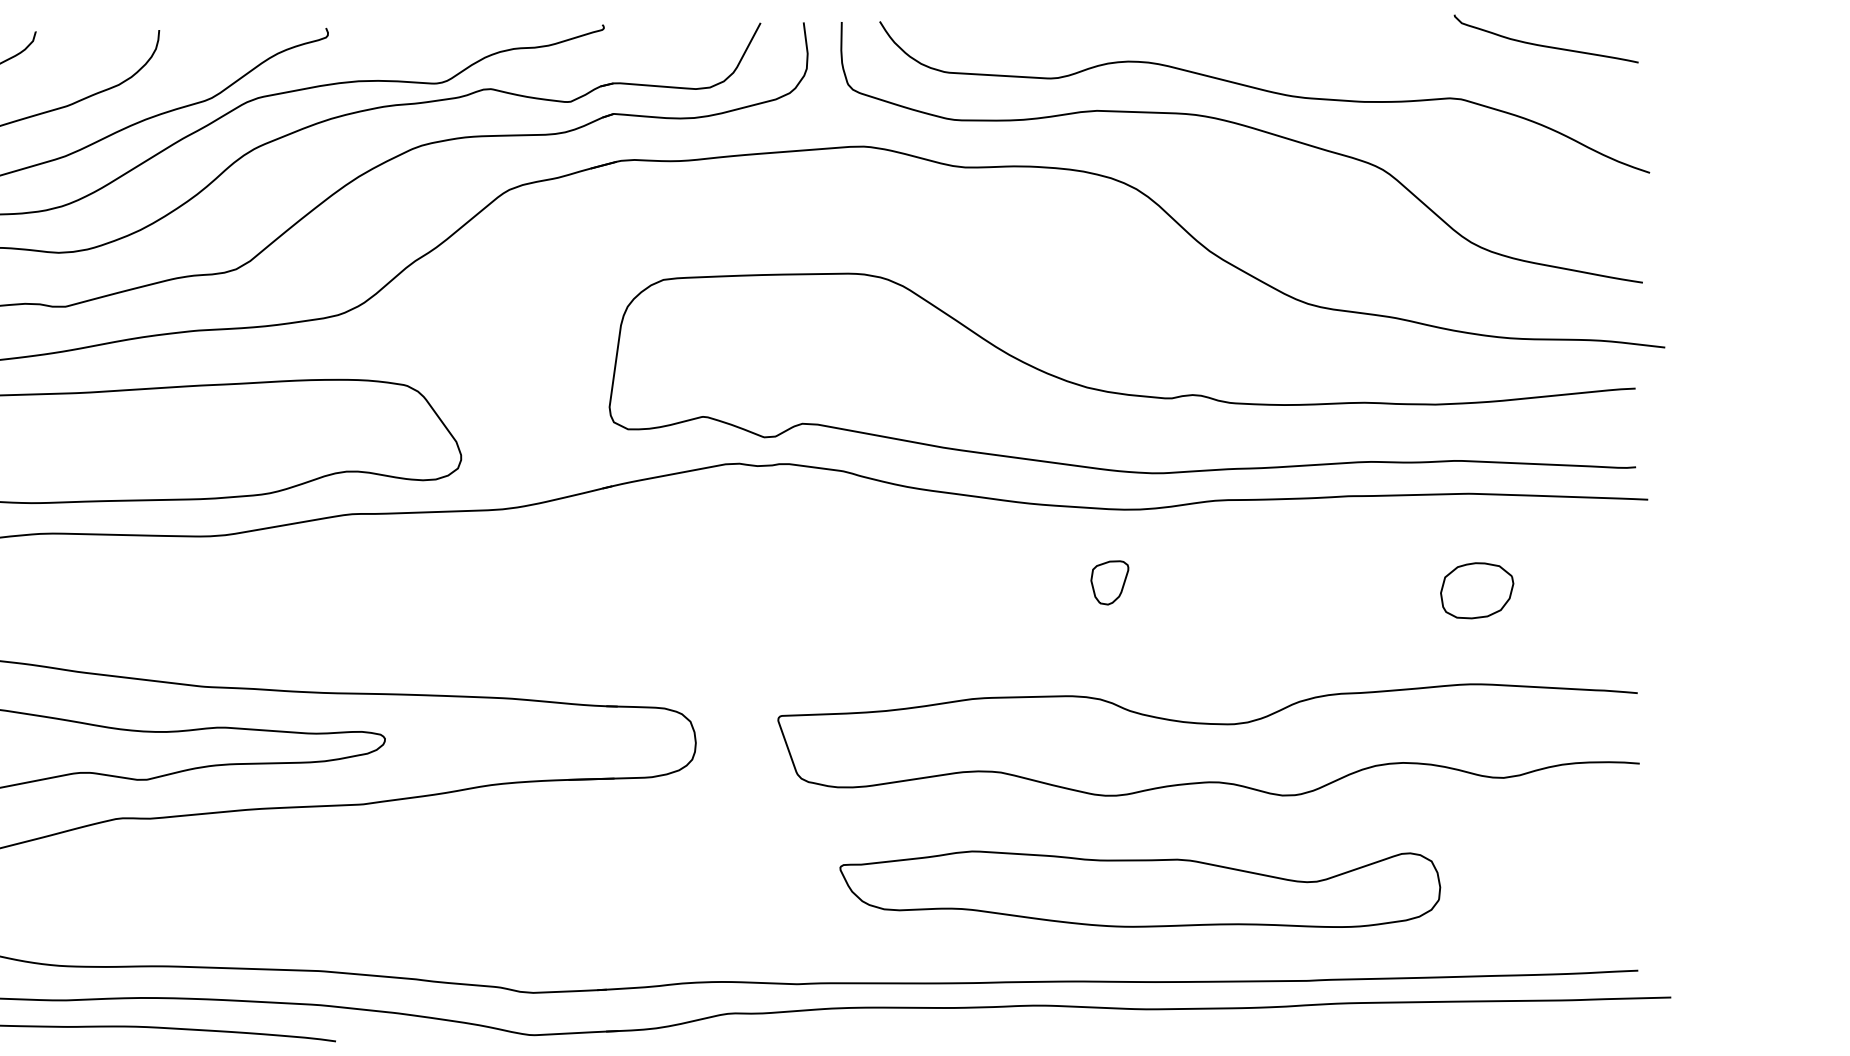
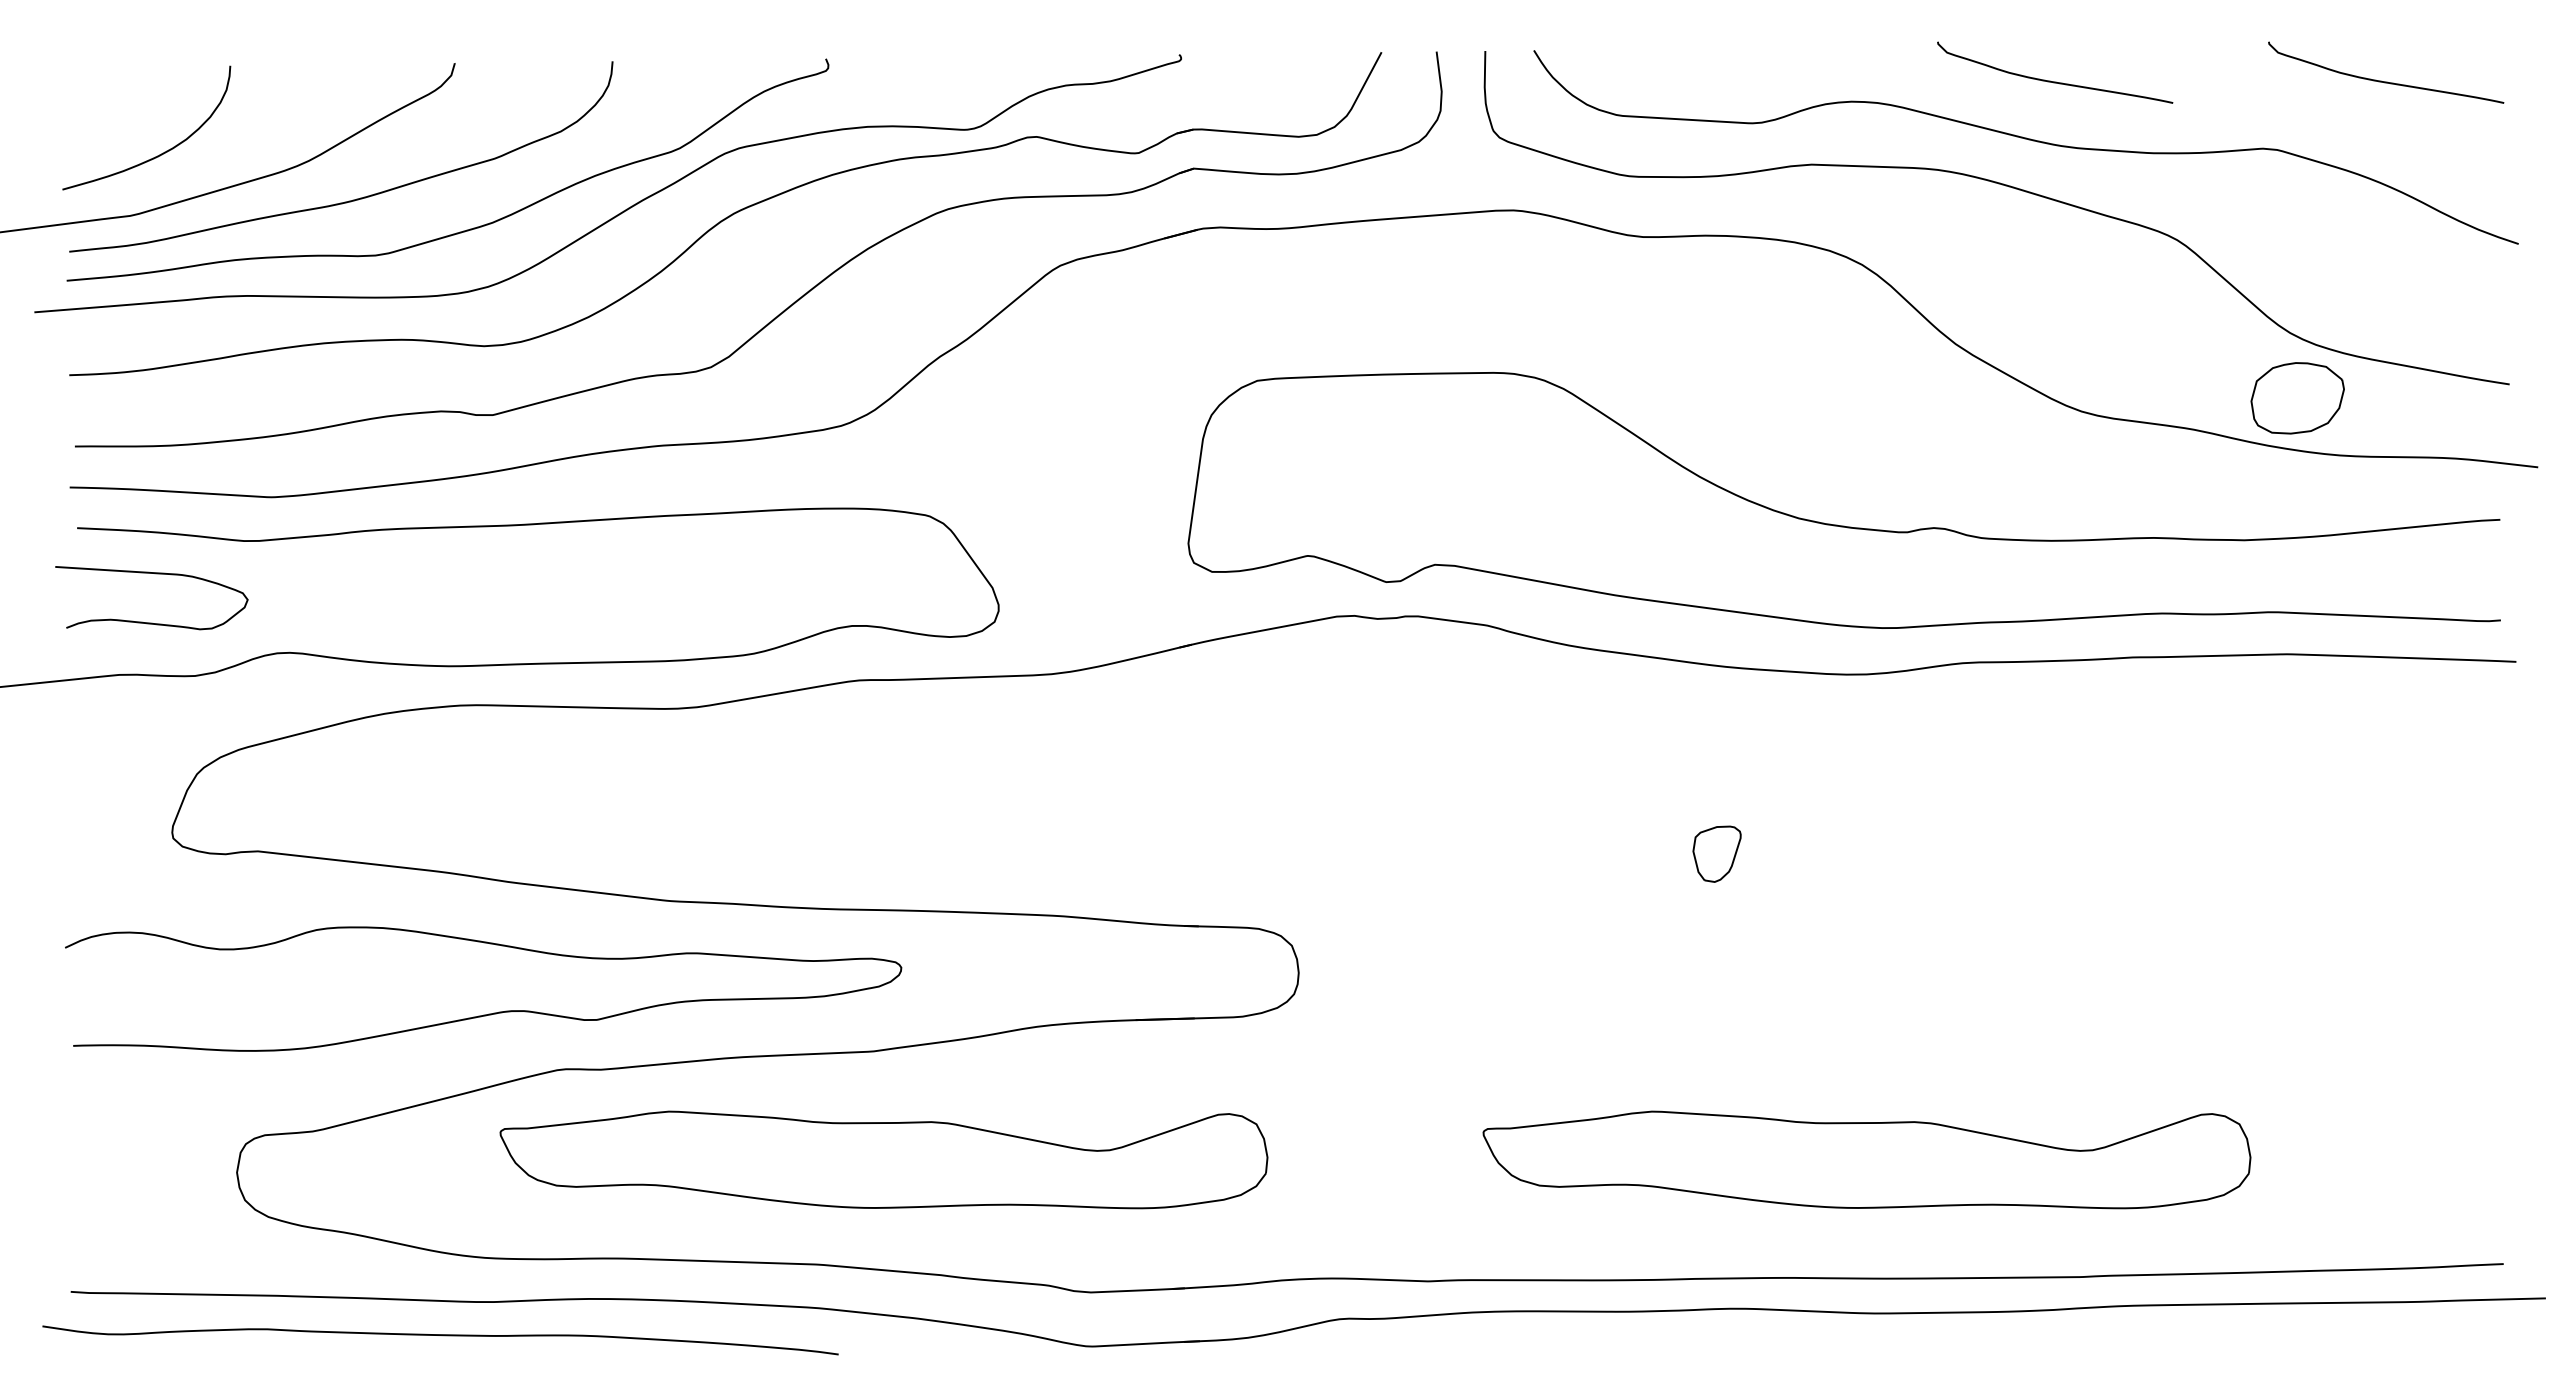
curve: (1287, 45) -> (2055, 81), added
part: (1109, 582) -> (1716, 853), moved
part: (1476, 590) -> (2297, 398), moved
curve: (1208, 724) -> (1954, 949), removed
part: (371, 888) -> (883, 1159), added

